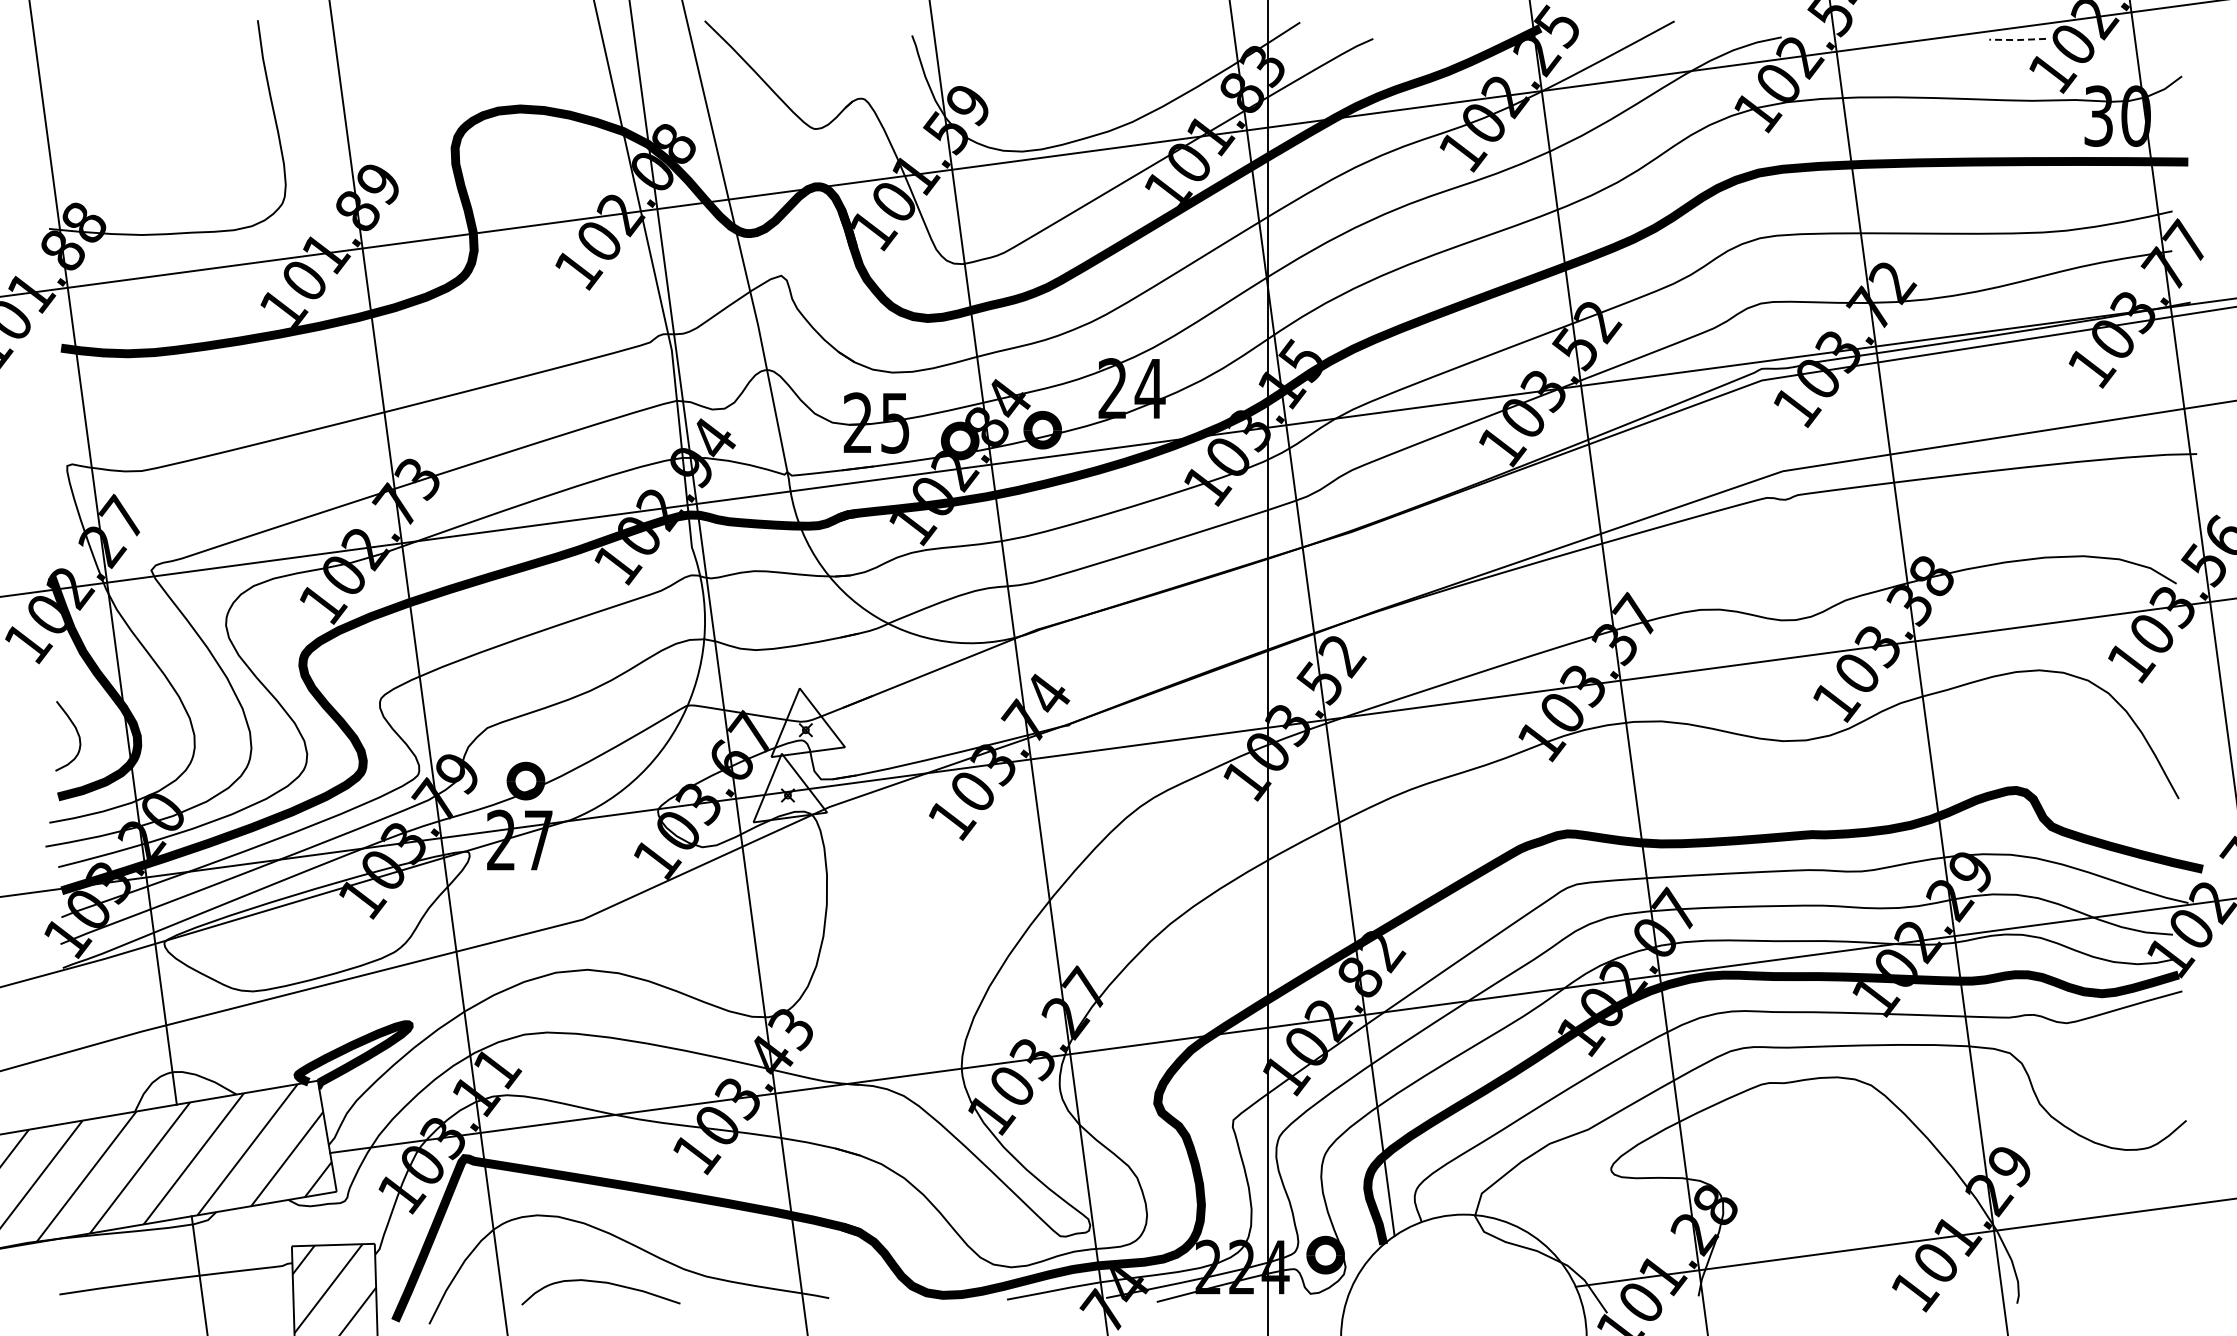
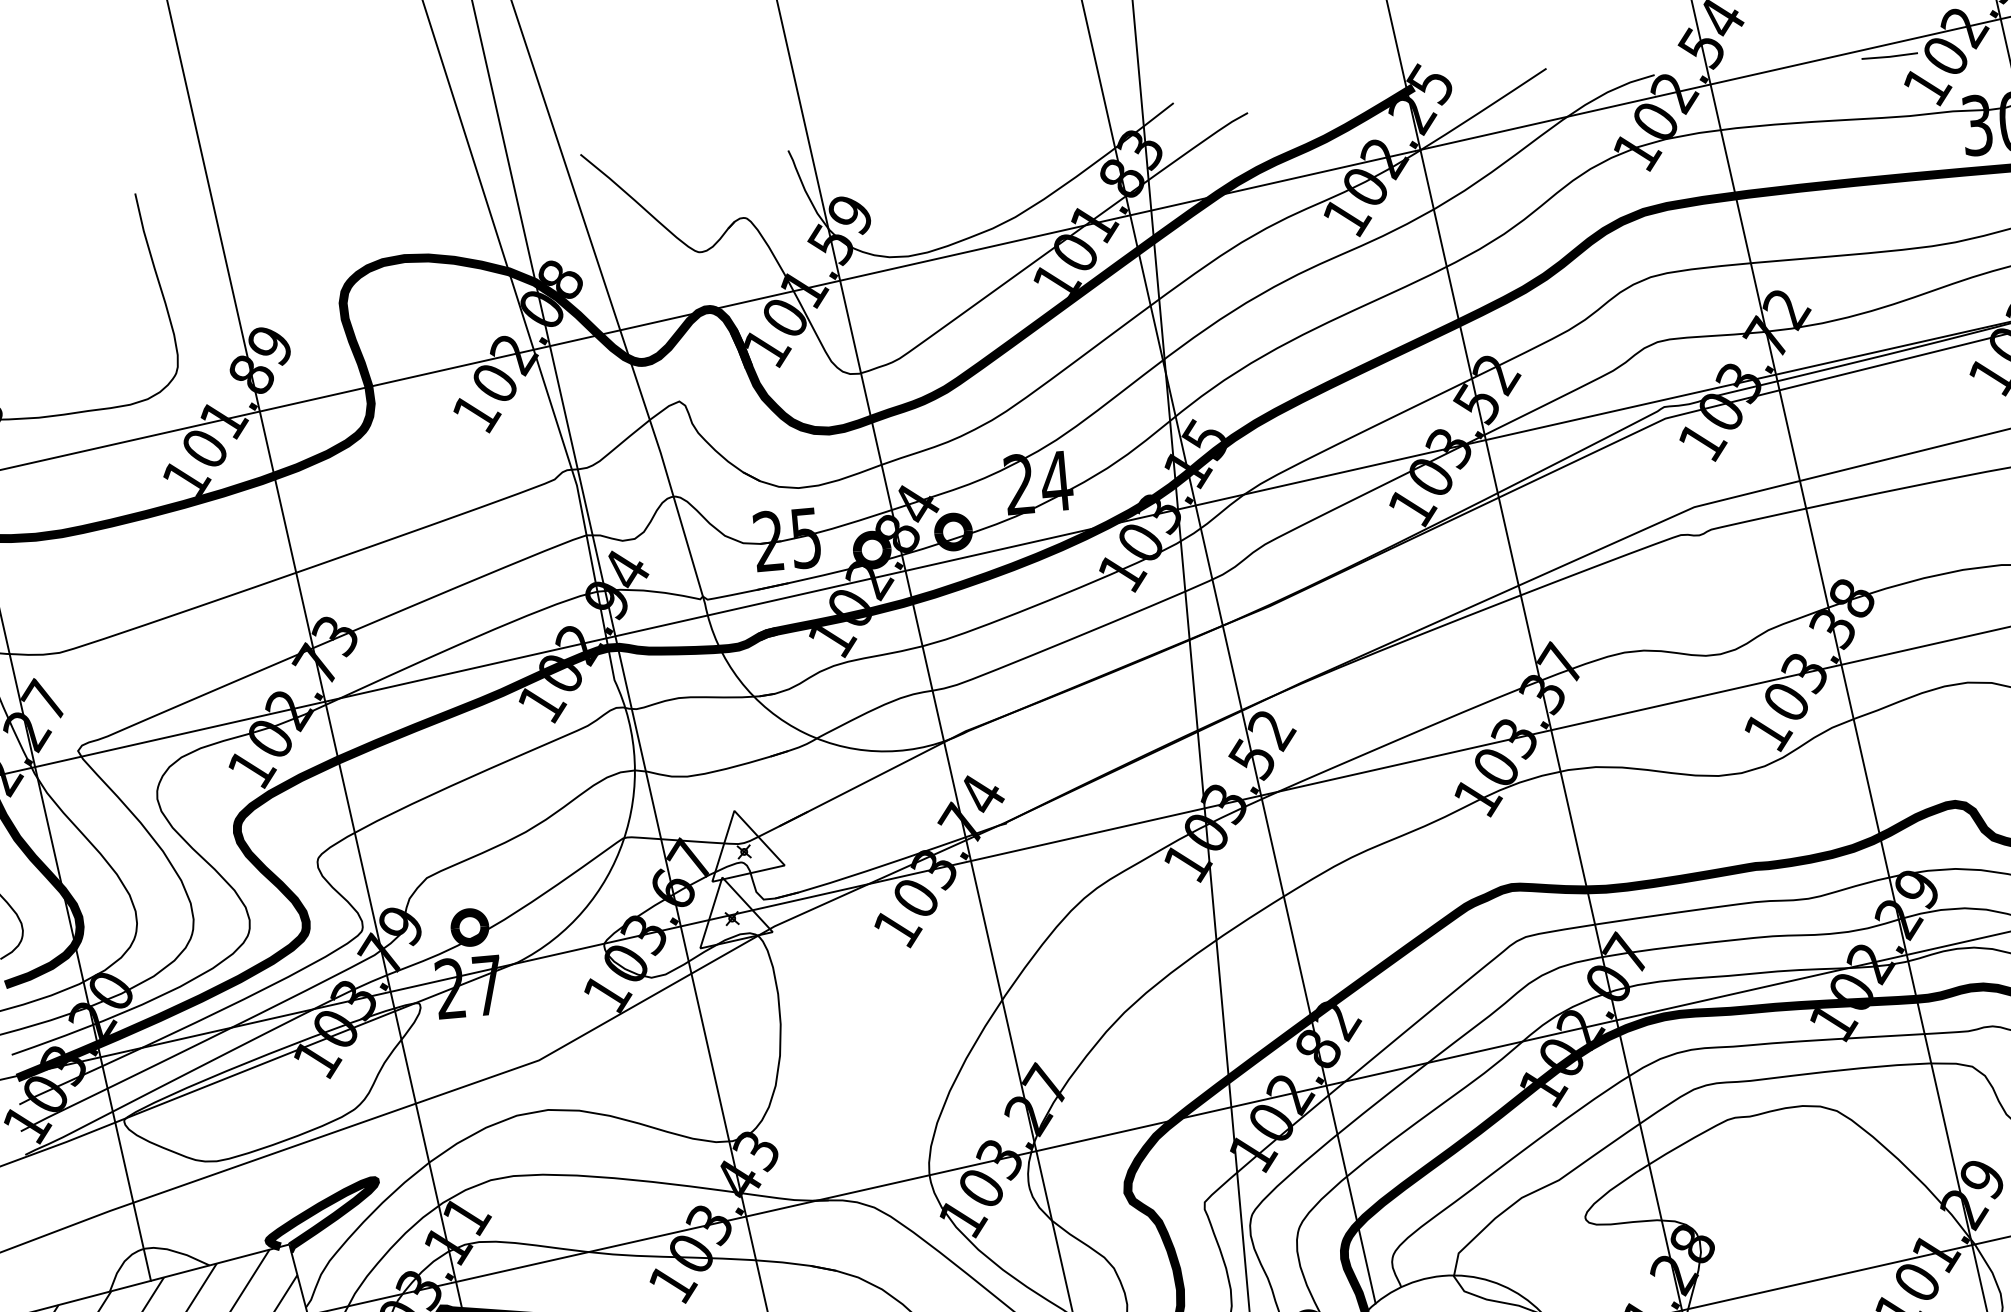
line: (2017, 40) -> (1889, 57), dashed -> solid

